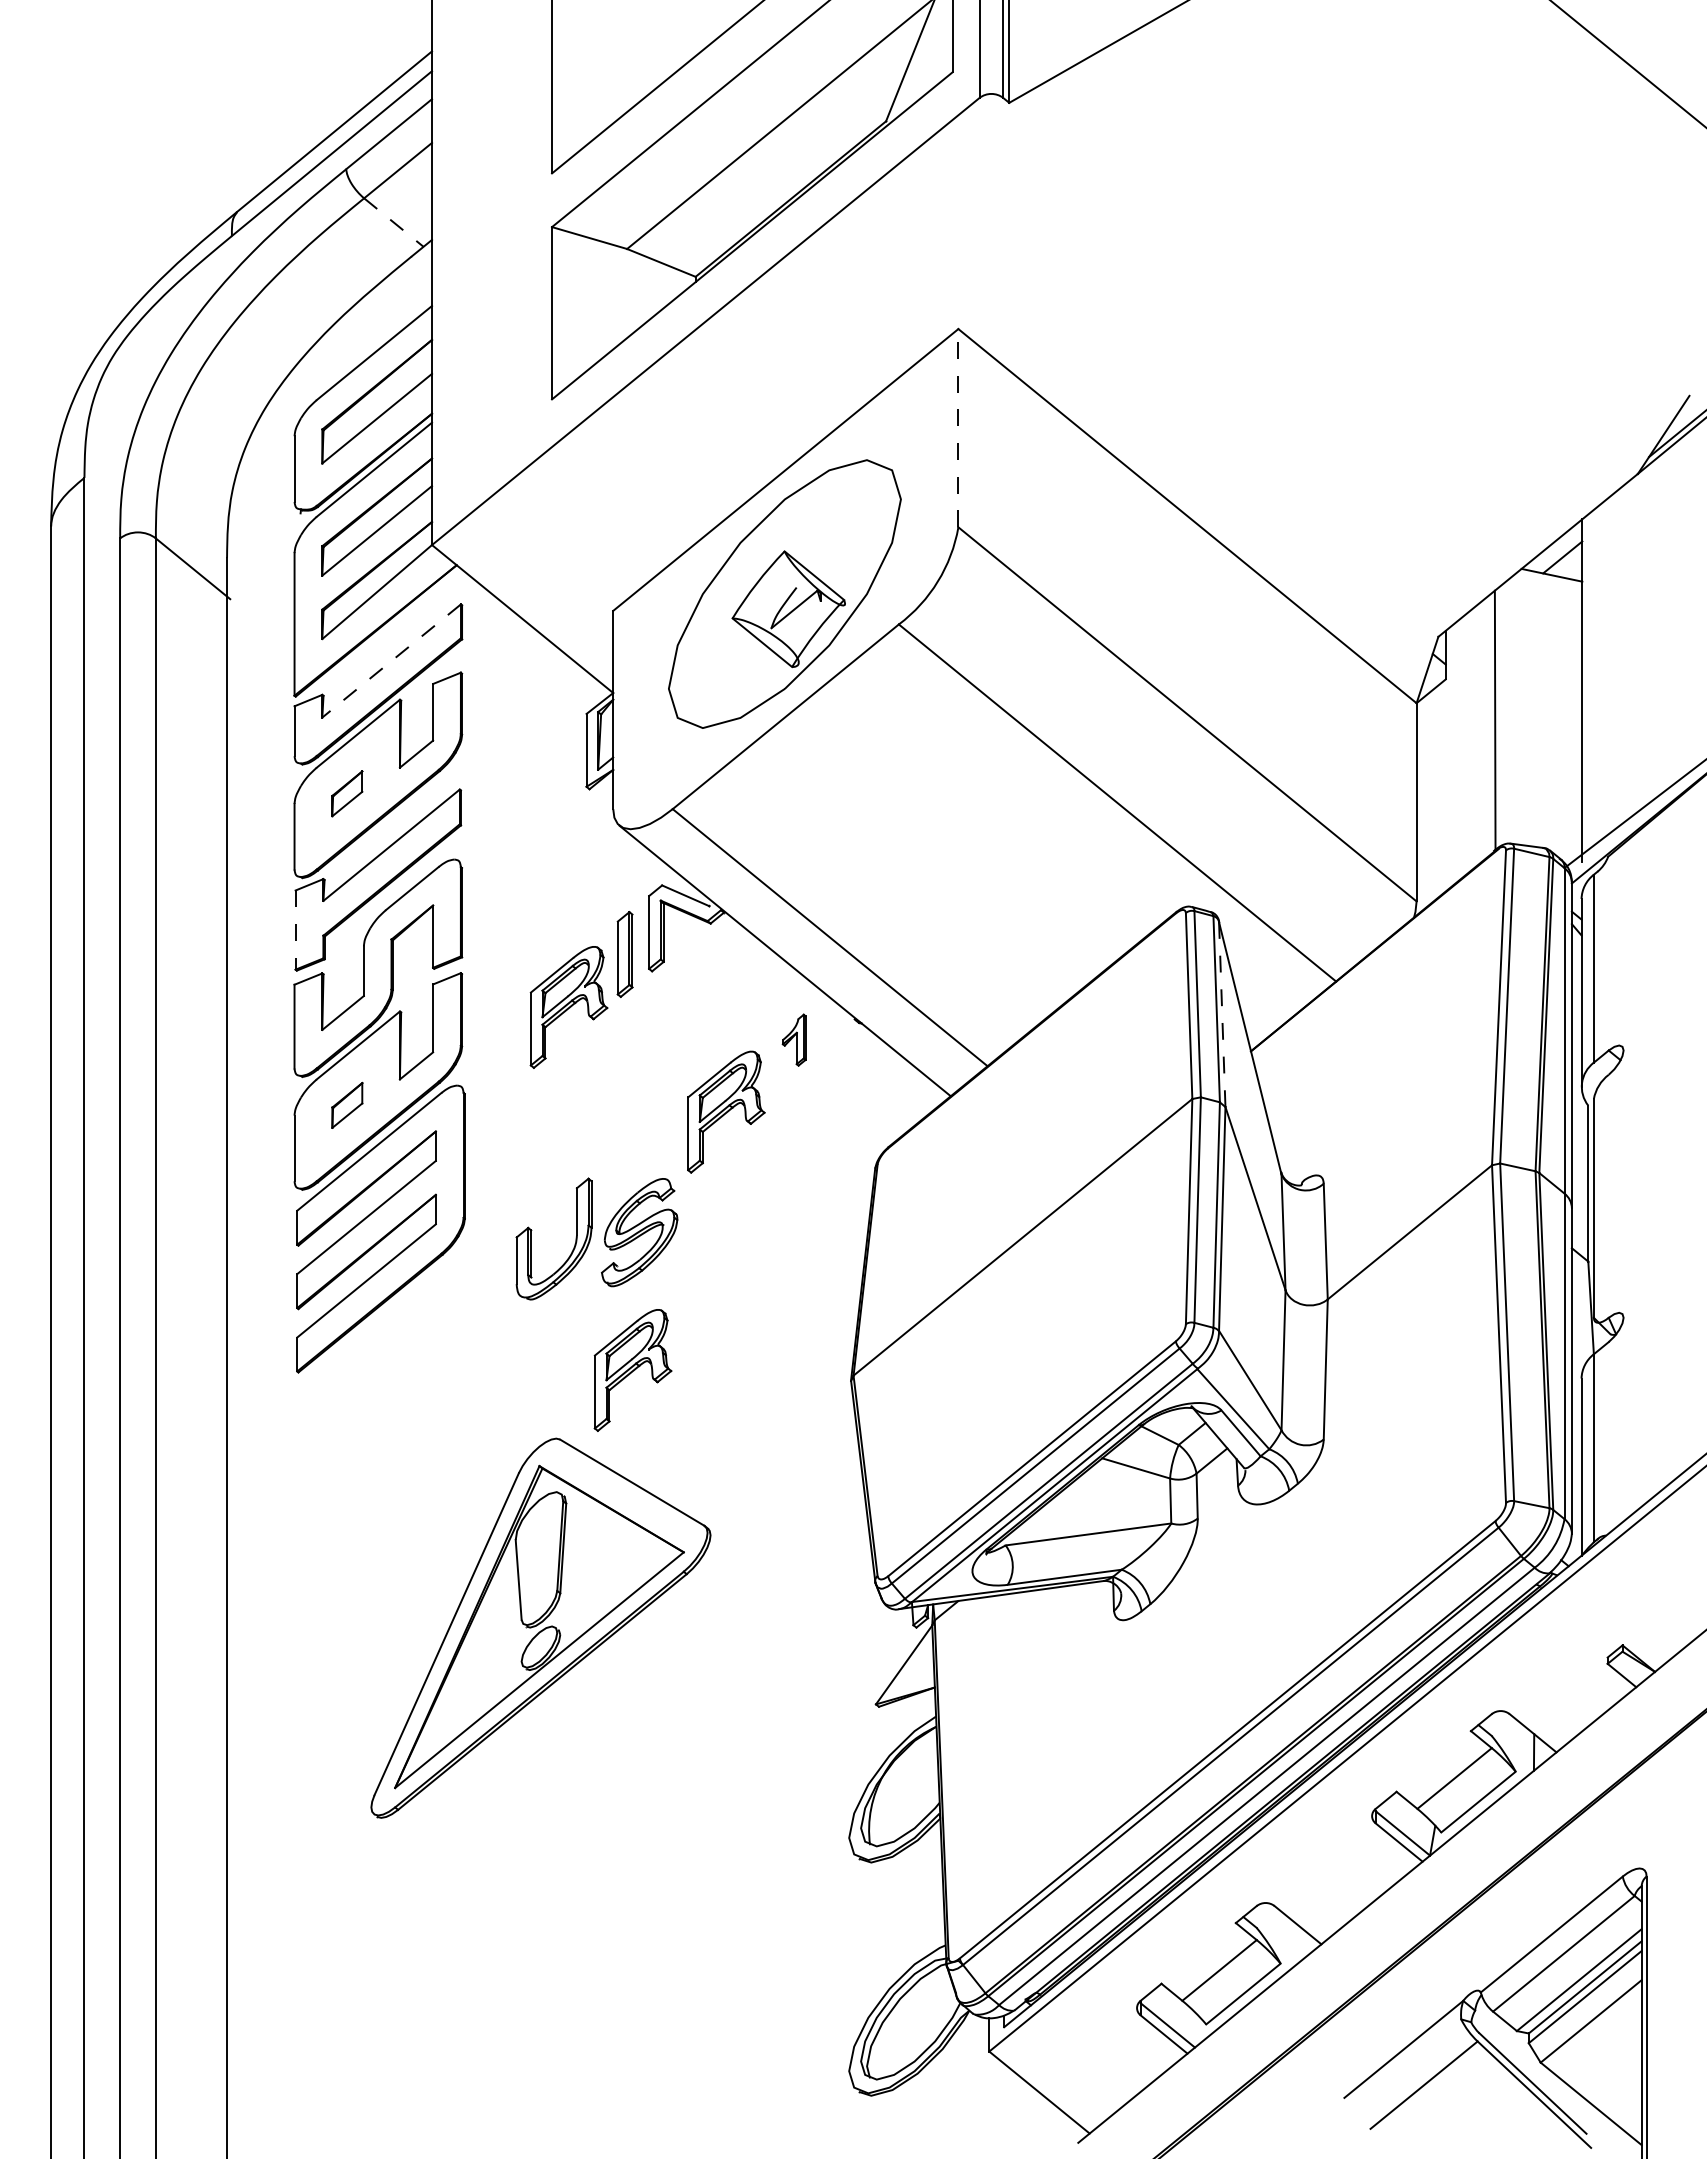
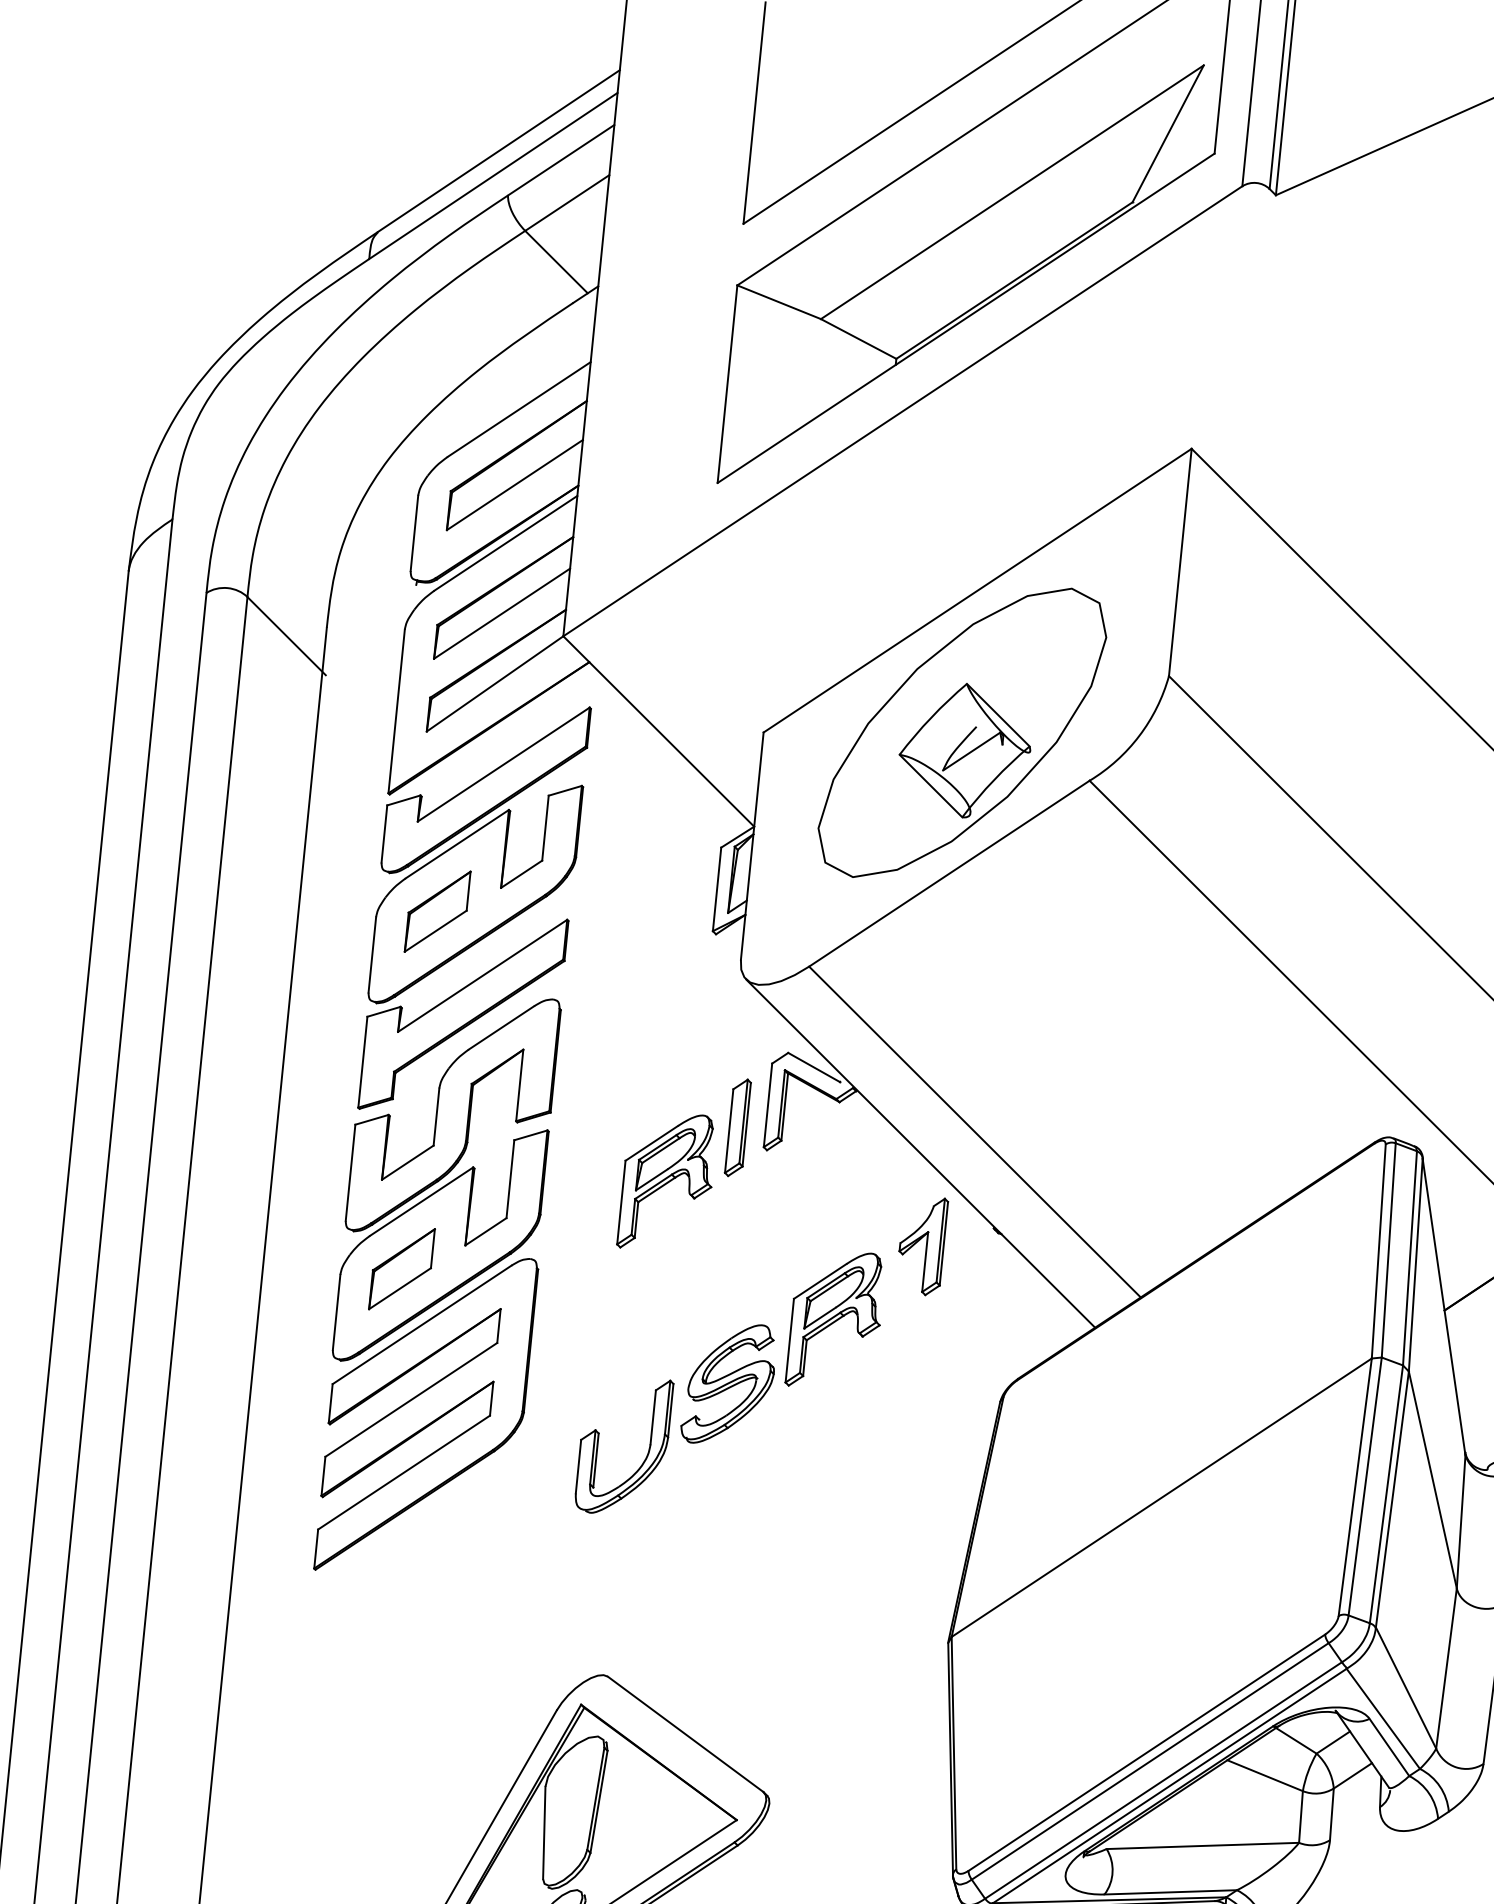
line: (394, 222) -> (557, 262), dashed -> solid
line: (958, 427) -> (1180, 561), dashed -> solid
line: (391, 661) -> (503, 765), dashed -> solid
part: (347, 793) -> (438, 911), size x1.67
line: (295, 930) -> (362, 1062), dashed -> solid
line: (1222, 1014) -> (1416, 1265), dashed -> solid
part: (794, 1039) -> (922, 1244), size x1.67
part: (347, 1105) -> (402, 1269), size x1.67
part: (639, 1232) -> (729, 1384), moved
part: (632, 1370) -> (698, 1605), removed

